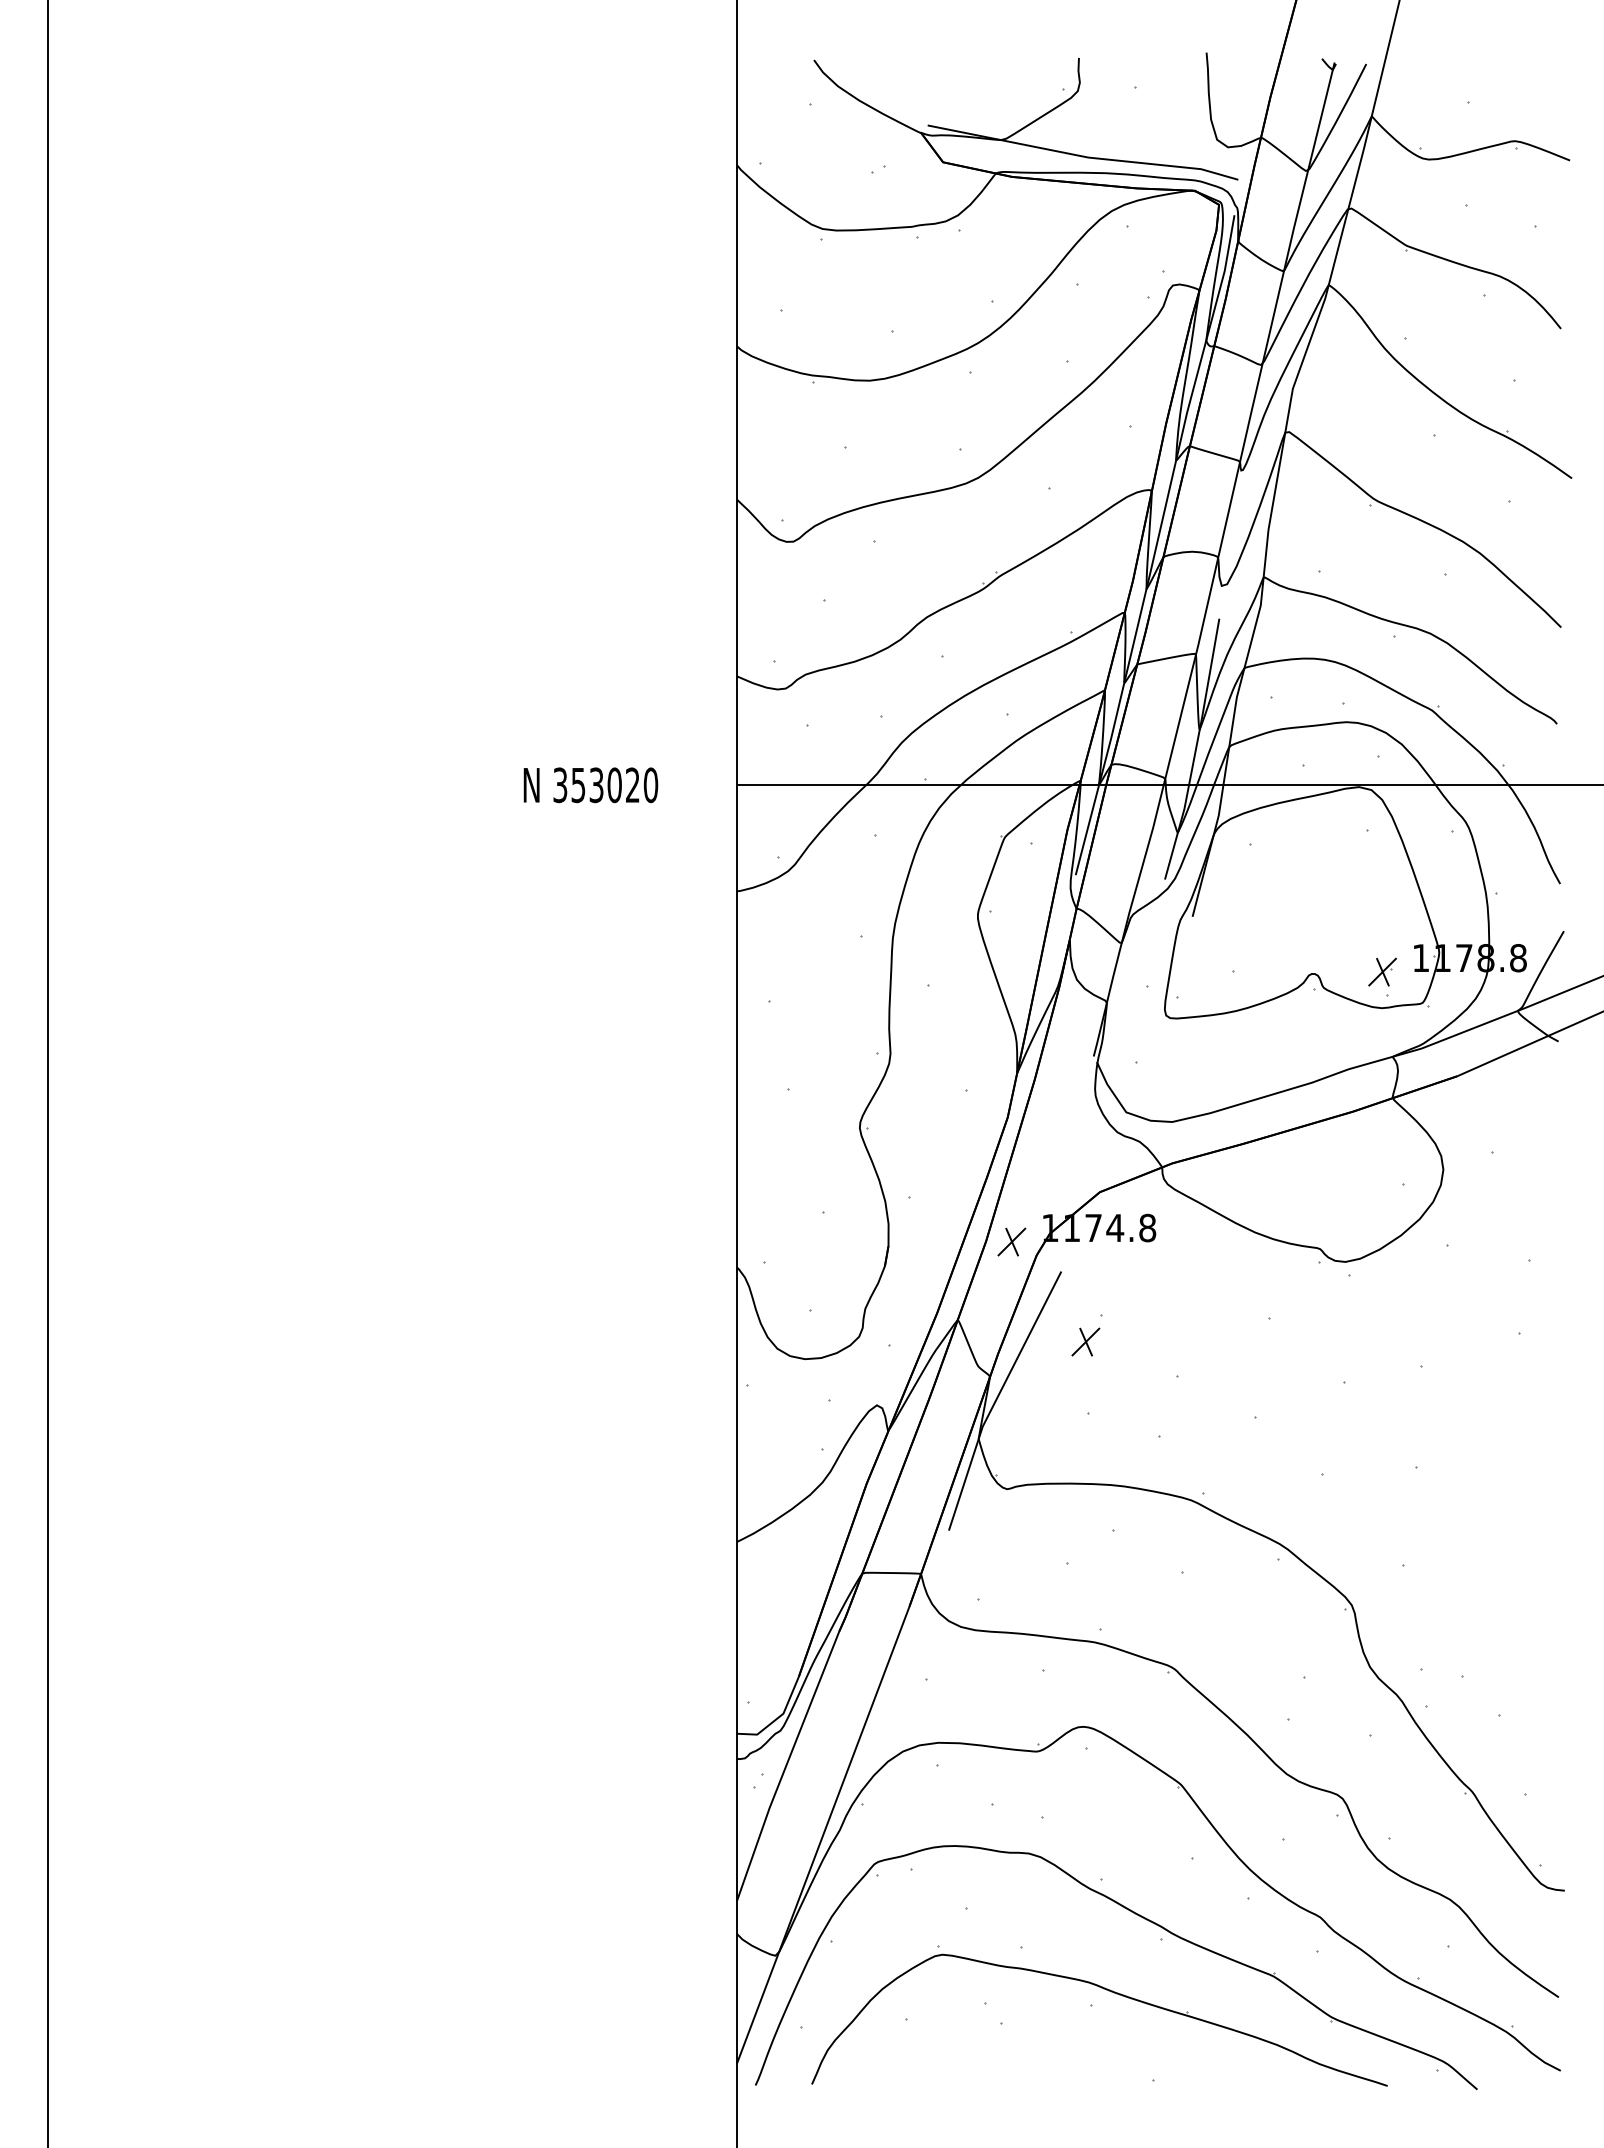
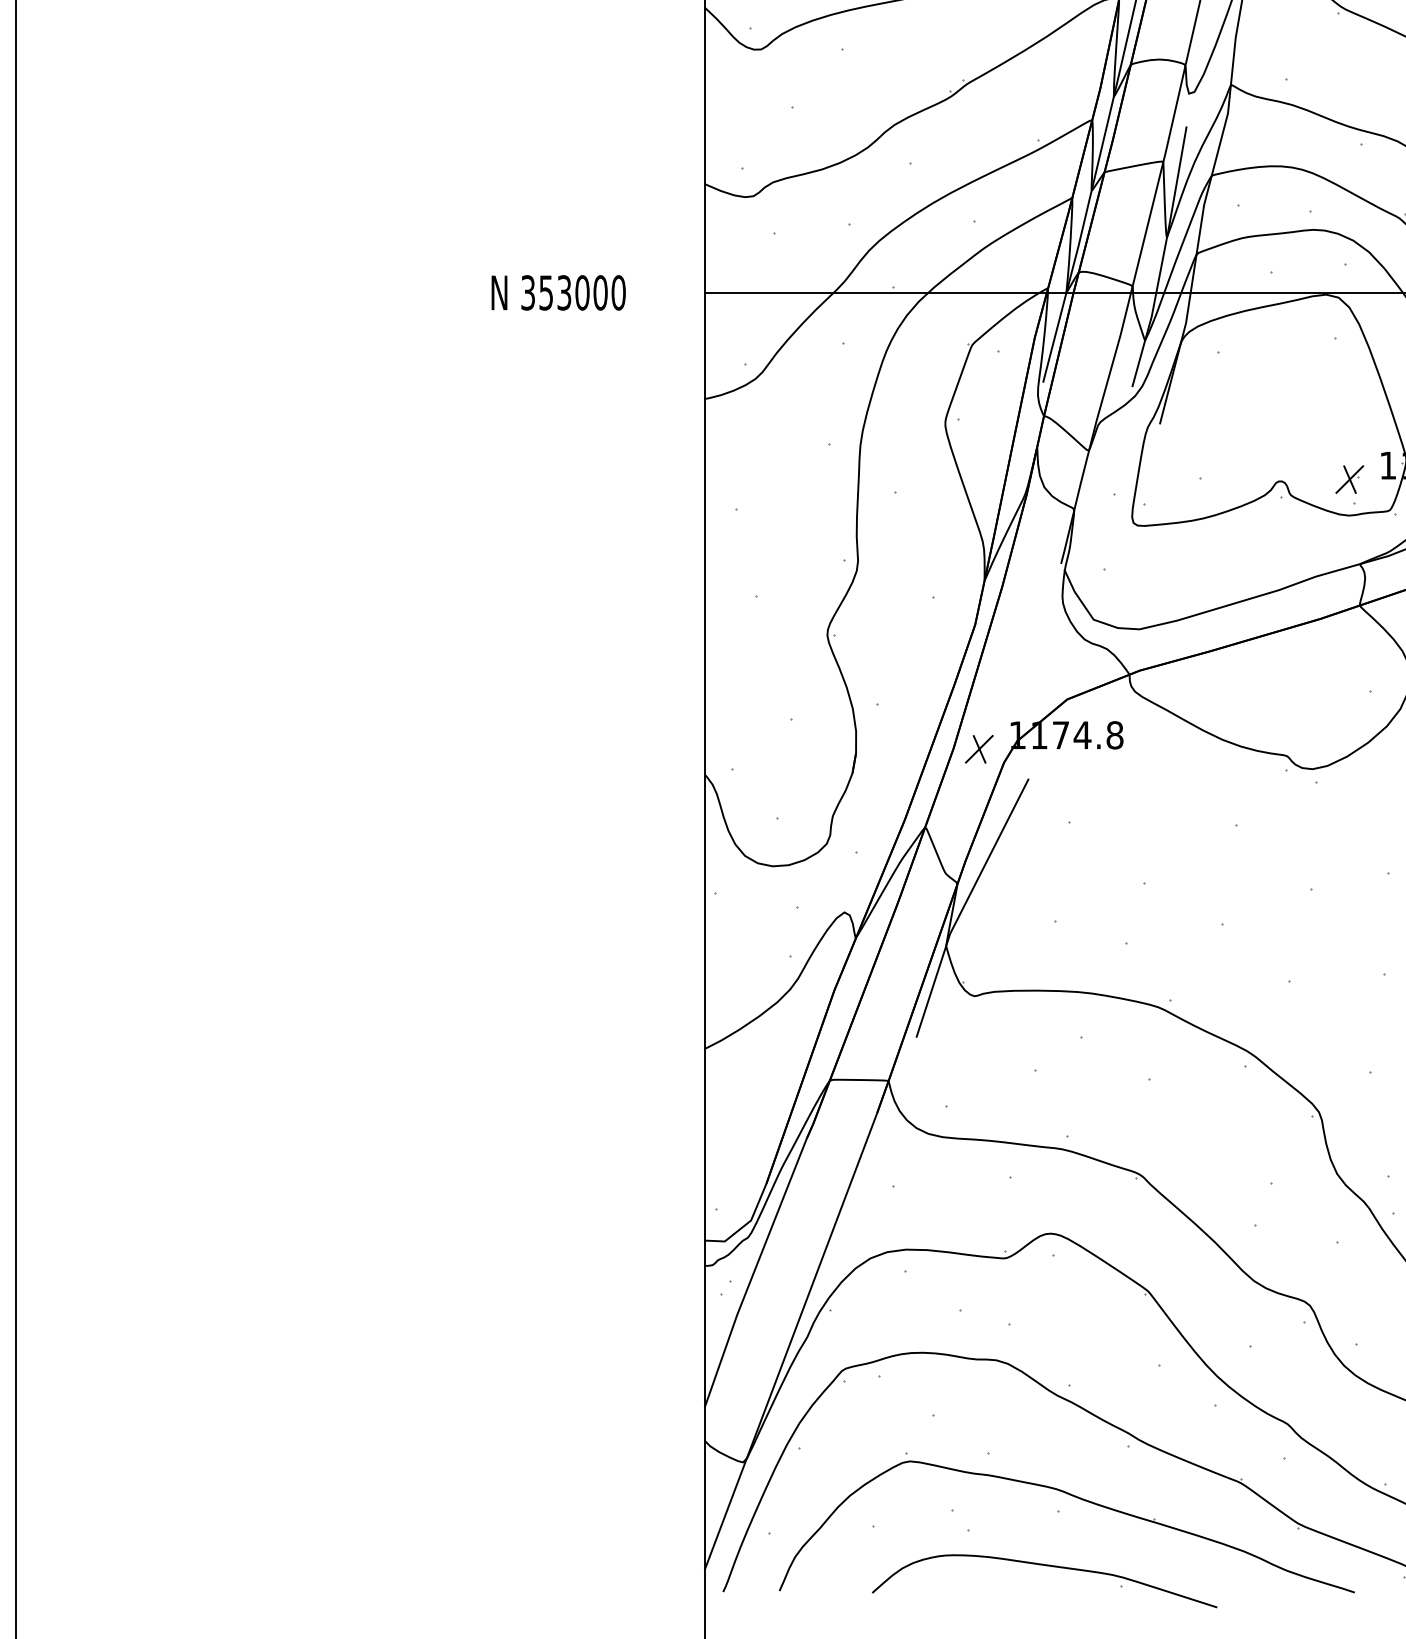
text: (632, 785) -> (600, 293), 353020 -> 353000
part: (1085, 1341) -> (1052, 848), removed
curve: (1082, 2060) -> (1049, 1567), added

